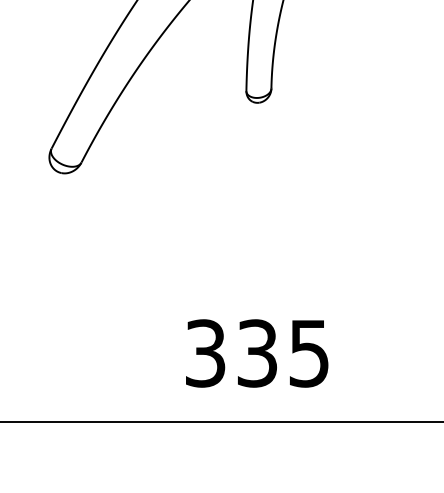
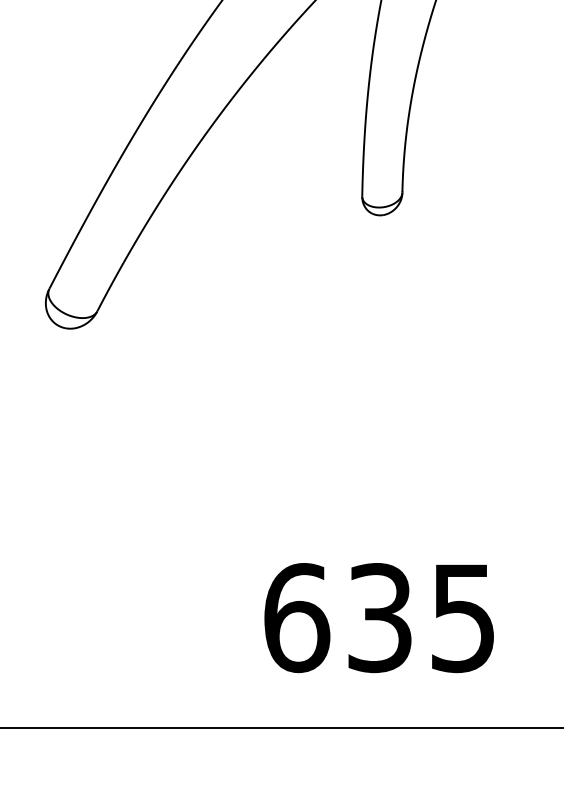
text: (205, 353) -> (296, 618), 335 -> 635

